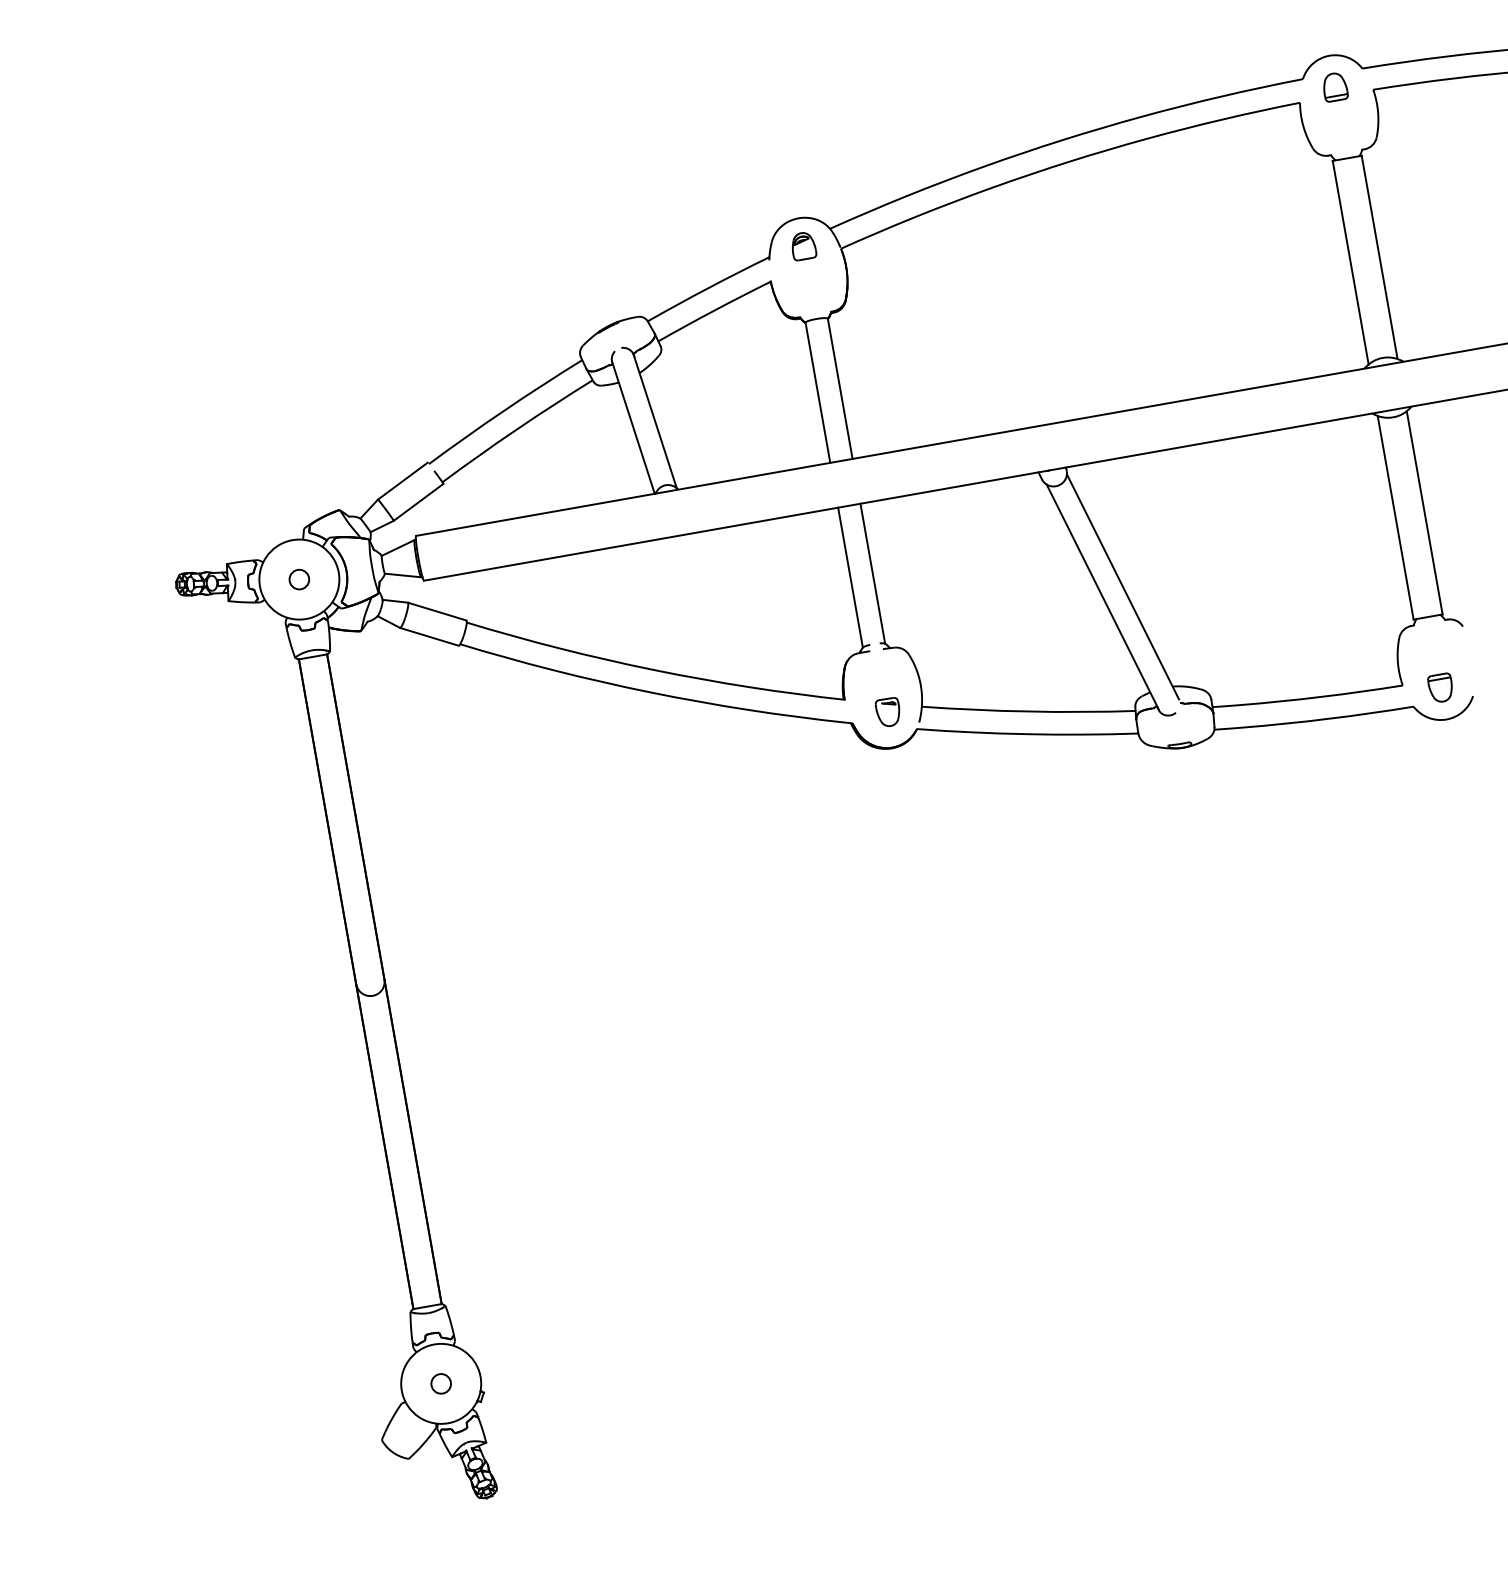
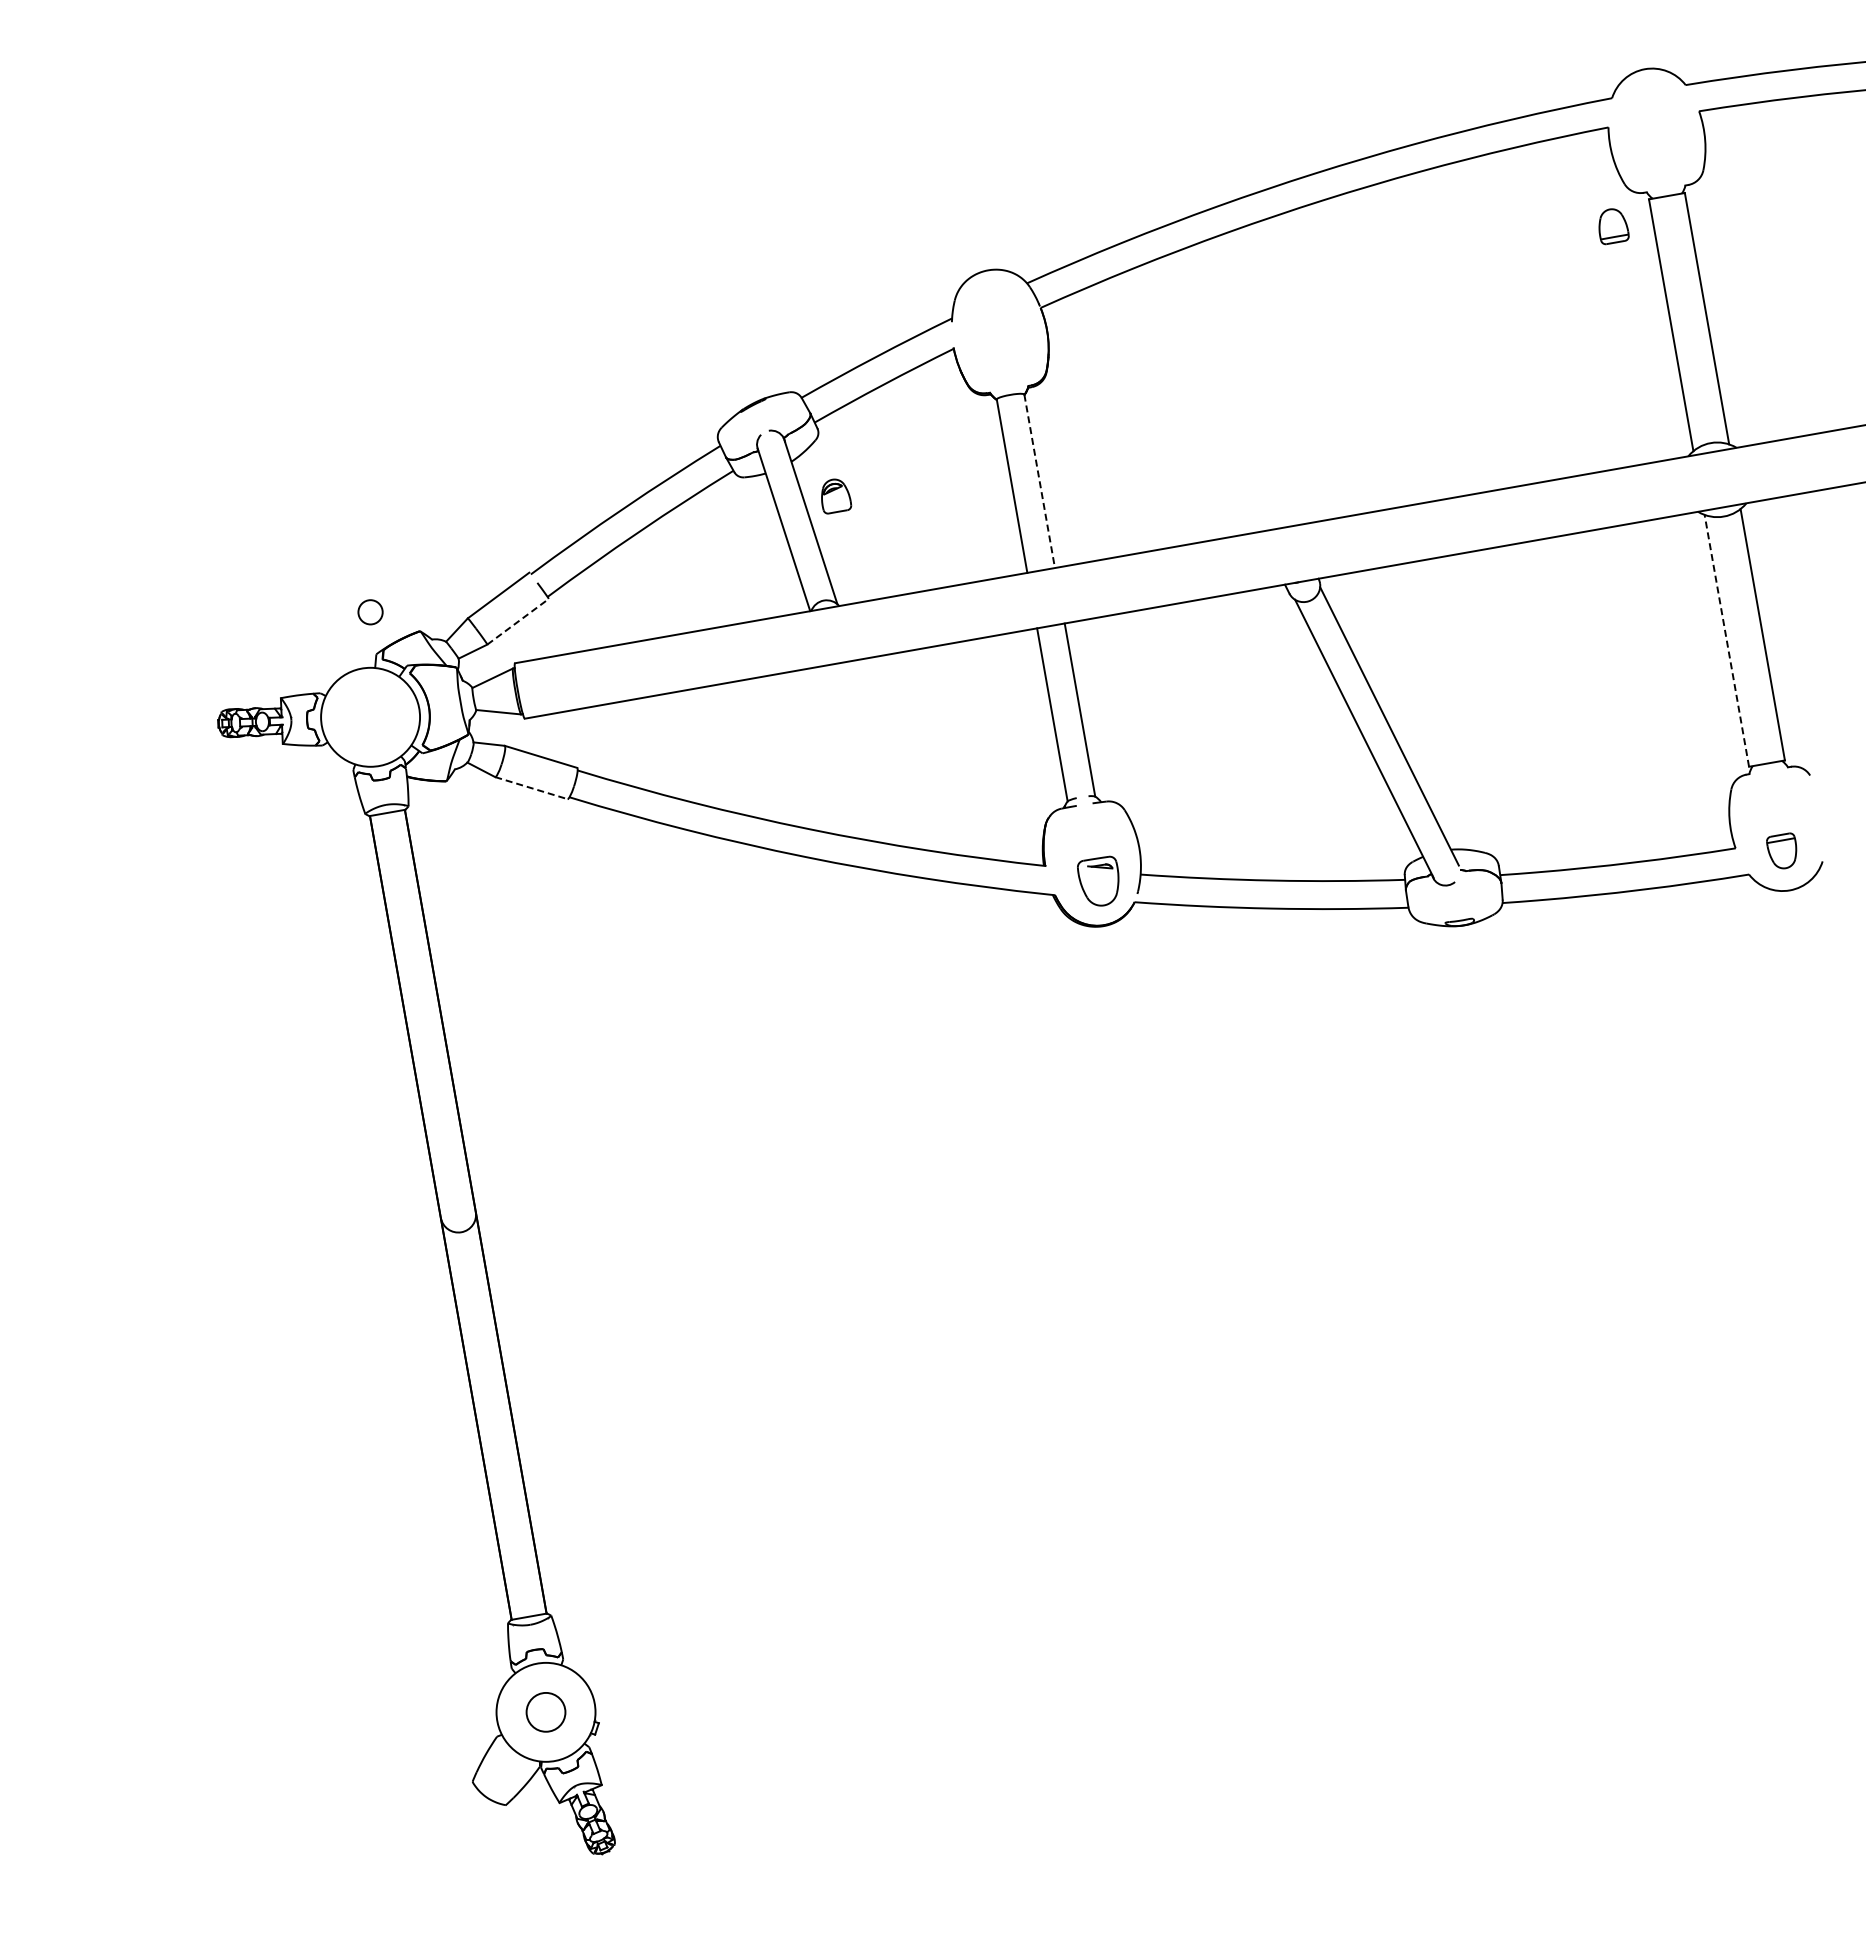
part: (1335, 87) -> (1613, 226), moved
part: (804, 246) -> (836, 496), moved
line: (840, 388) -> (1039, 481), solid -> dashed
line: (418, 502) -> (518, 621), solid -> dashed
line: (1395, 517) -> (1726, 640), solid -> dashed
circle: (299, 579) -> (370, 612), moved
line: (429, 637) -> (531, 788), solid -> dashed
part: (886, 711) -> (1097, 880), size x1.4
circle: (440, 1384) -> (545, 1712), size x1.6

